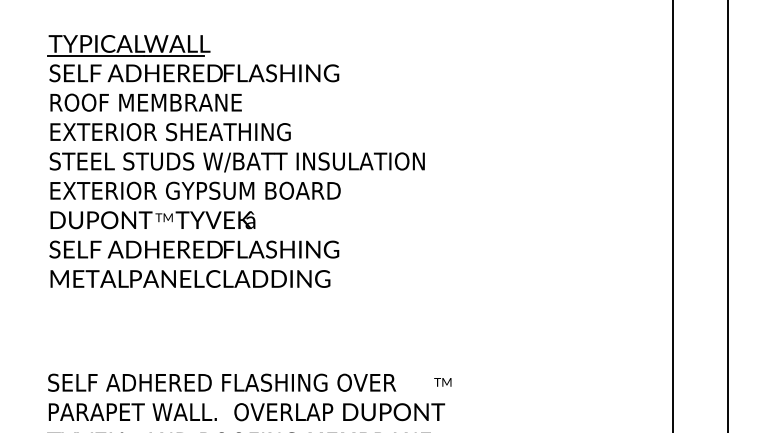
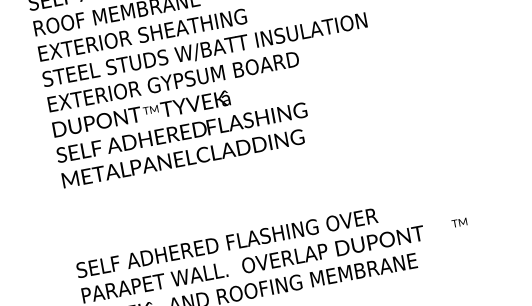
text: (442, 382) -> (459, 222), moved

